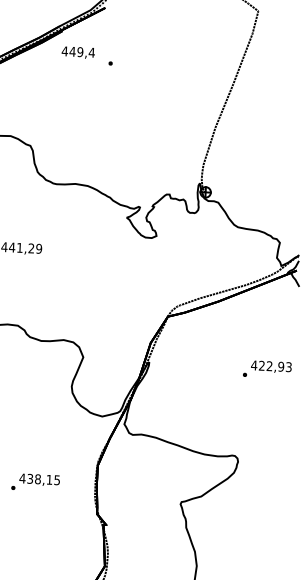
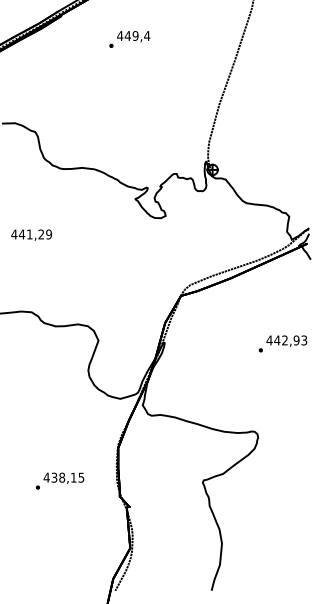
text: (78, 52) -> (133, 36), moved
text: (262, 365) -> (277, 340), 422,93 -> 442,93
text: (36, 481) -> (60, 480), moved

